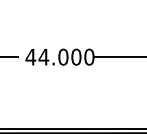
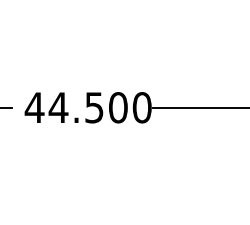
text: (63, 56) -> (94, 106), 44.000 -> 44.500

